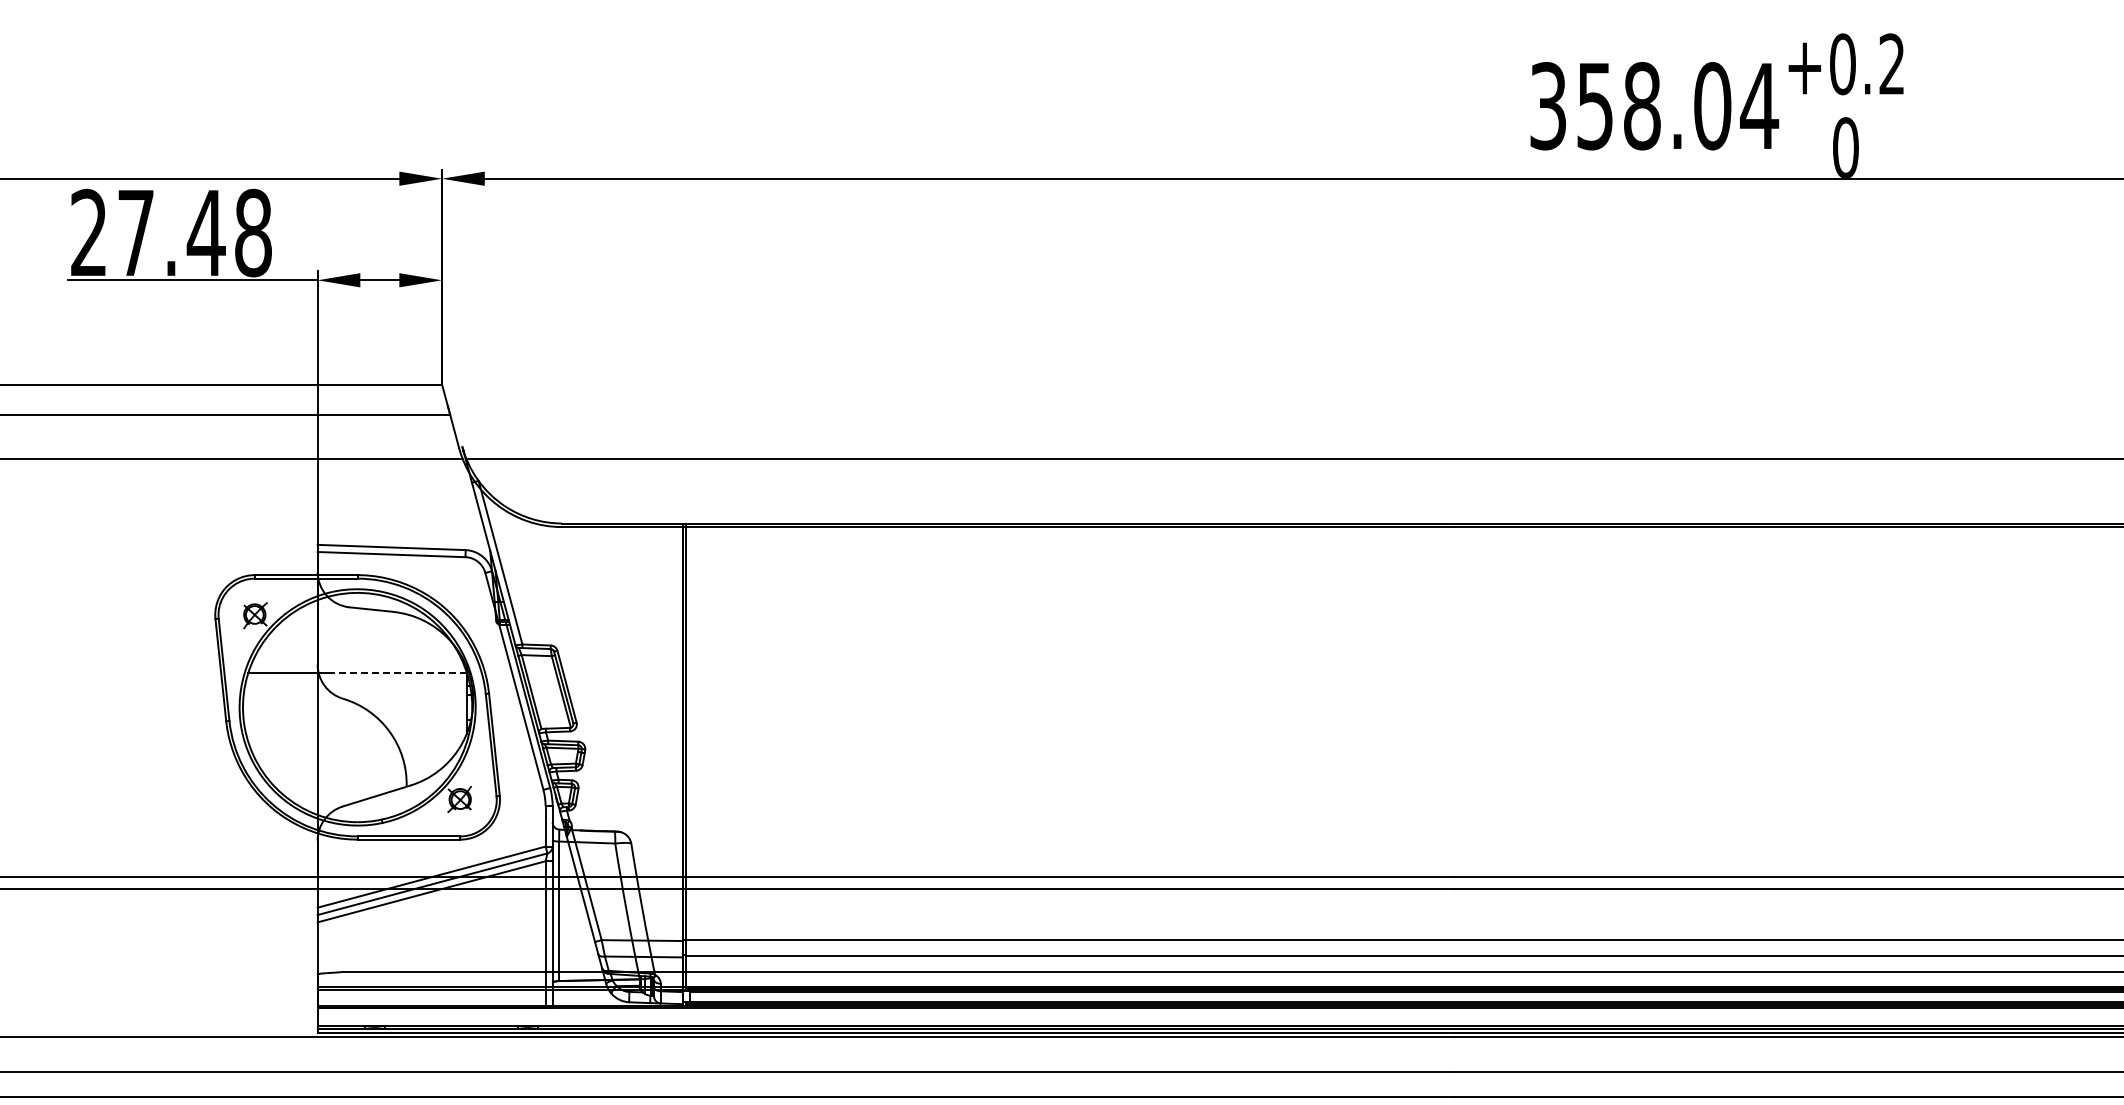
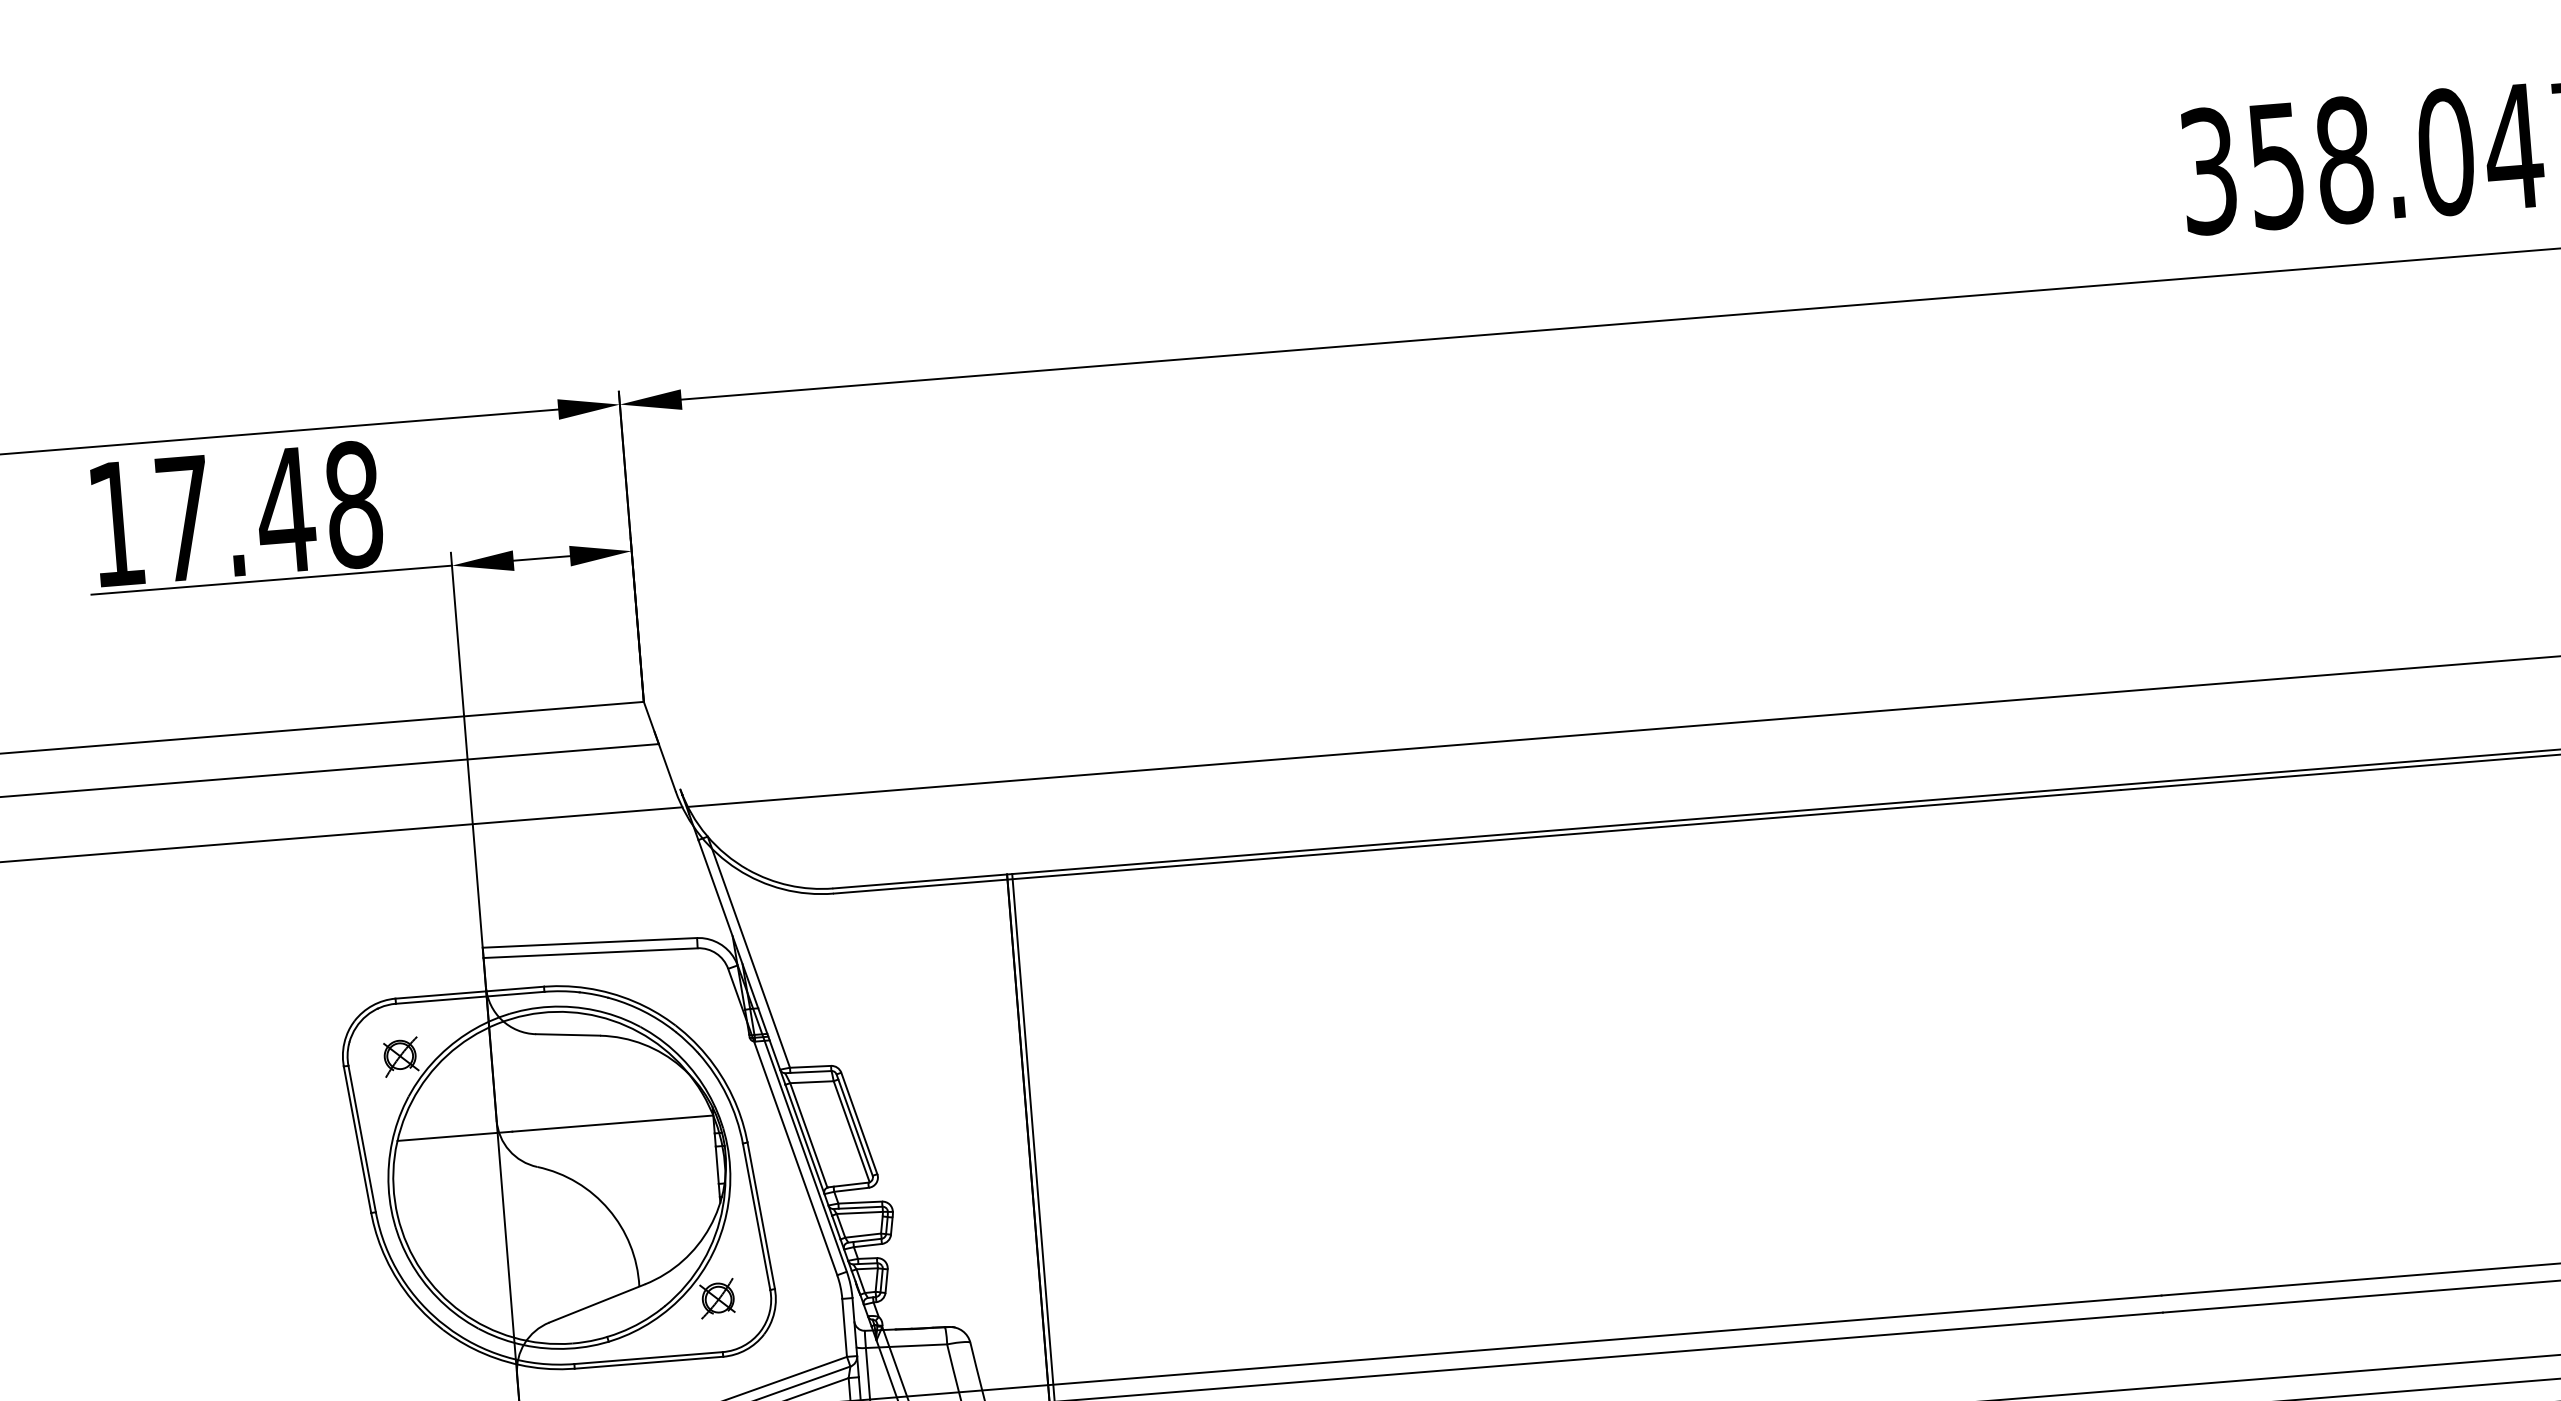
text: (88, 231) -> (115, 521), 27.48 -> 17.48
line: (397, 673) -> (613, 1124), dashed -> solid

